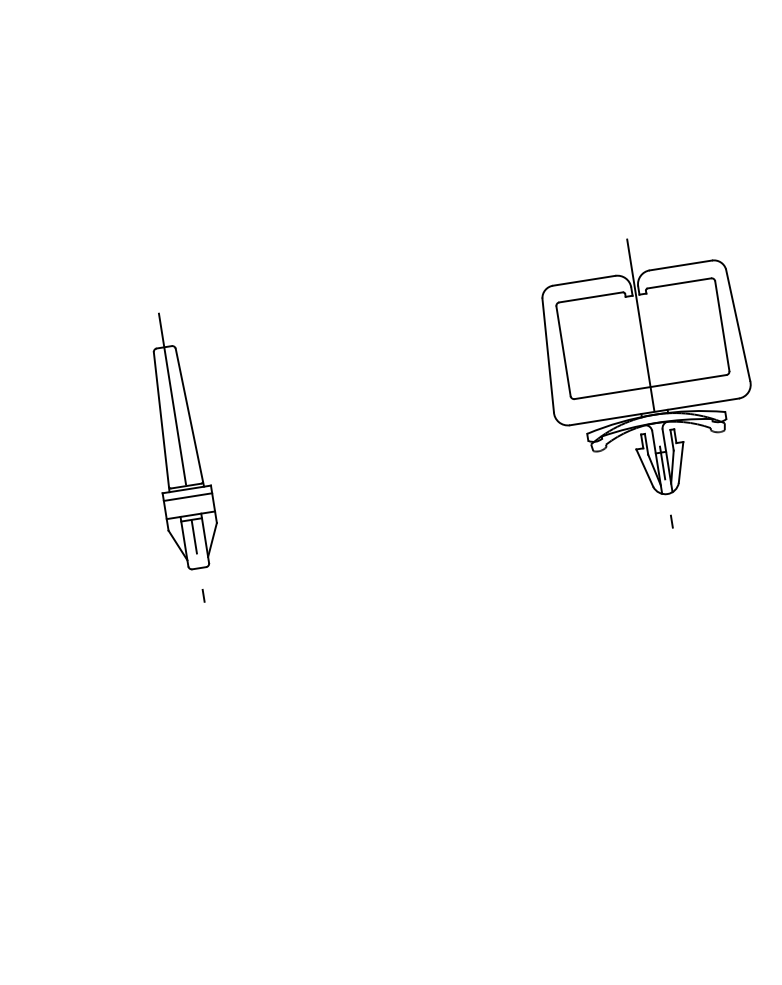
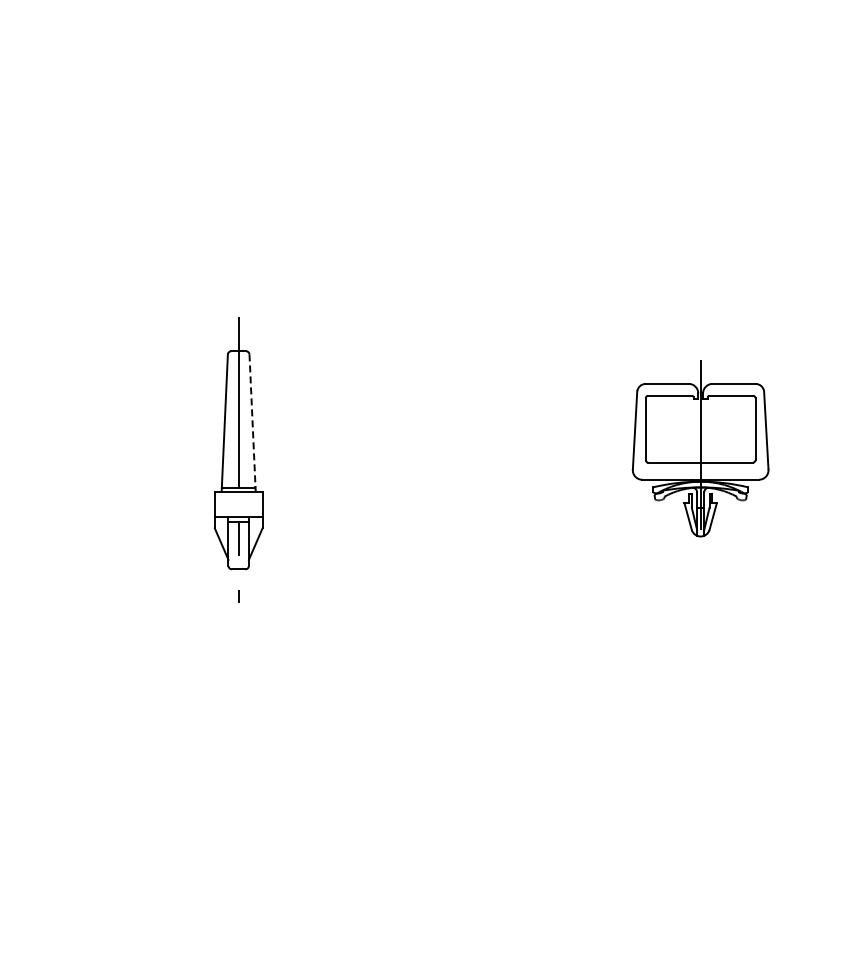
part: (649, 382) -> (700, 459), size x0.7
line: (189, 418) -> (252, 423), solid -> dashed
line: (187, 497) -> (238, 499), removed

